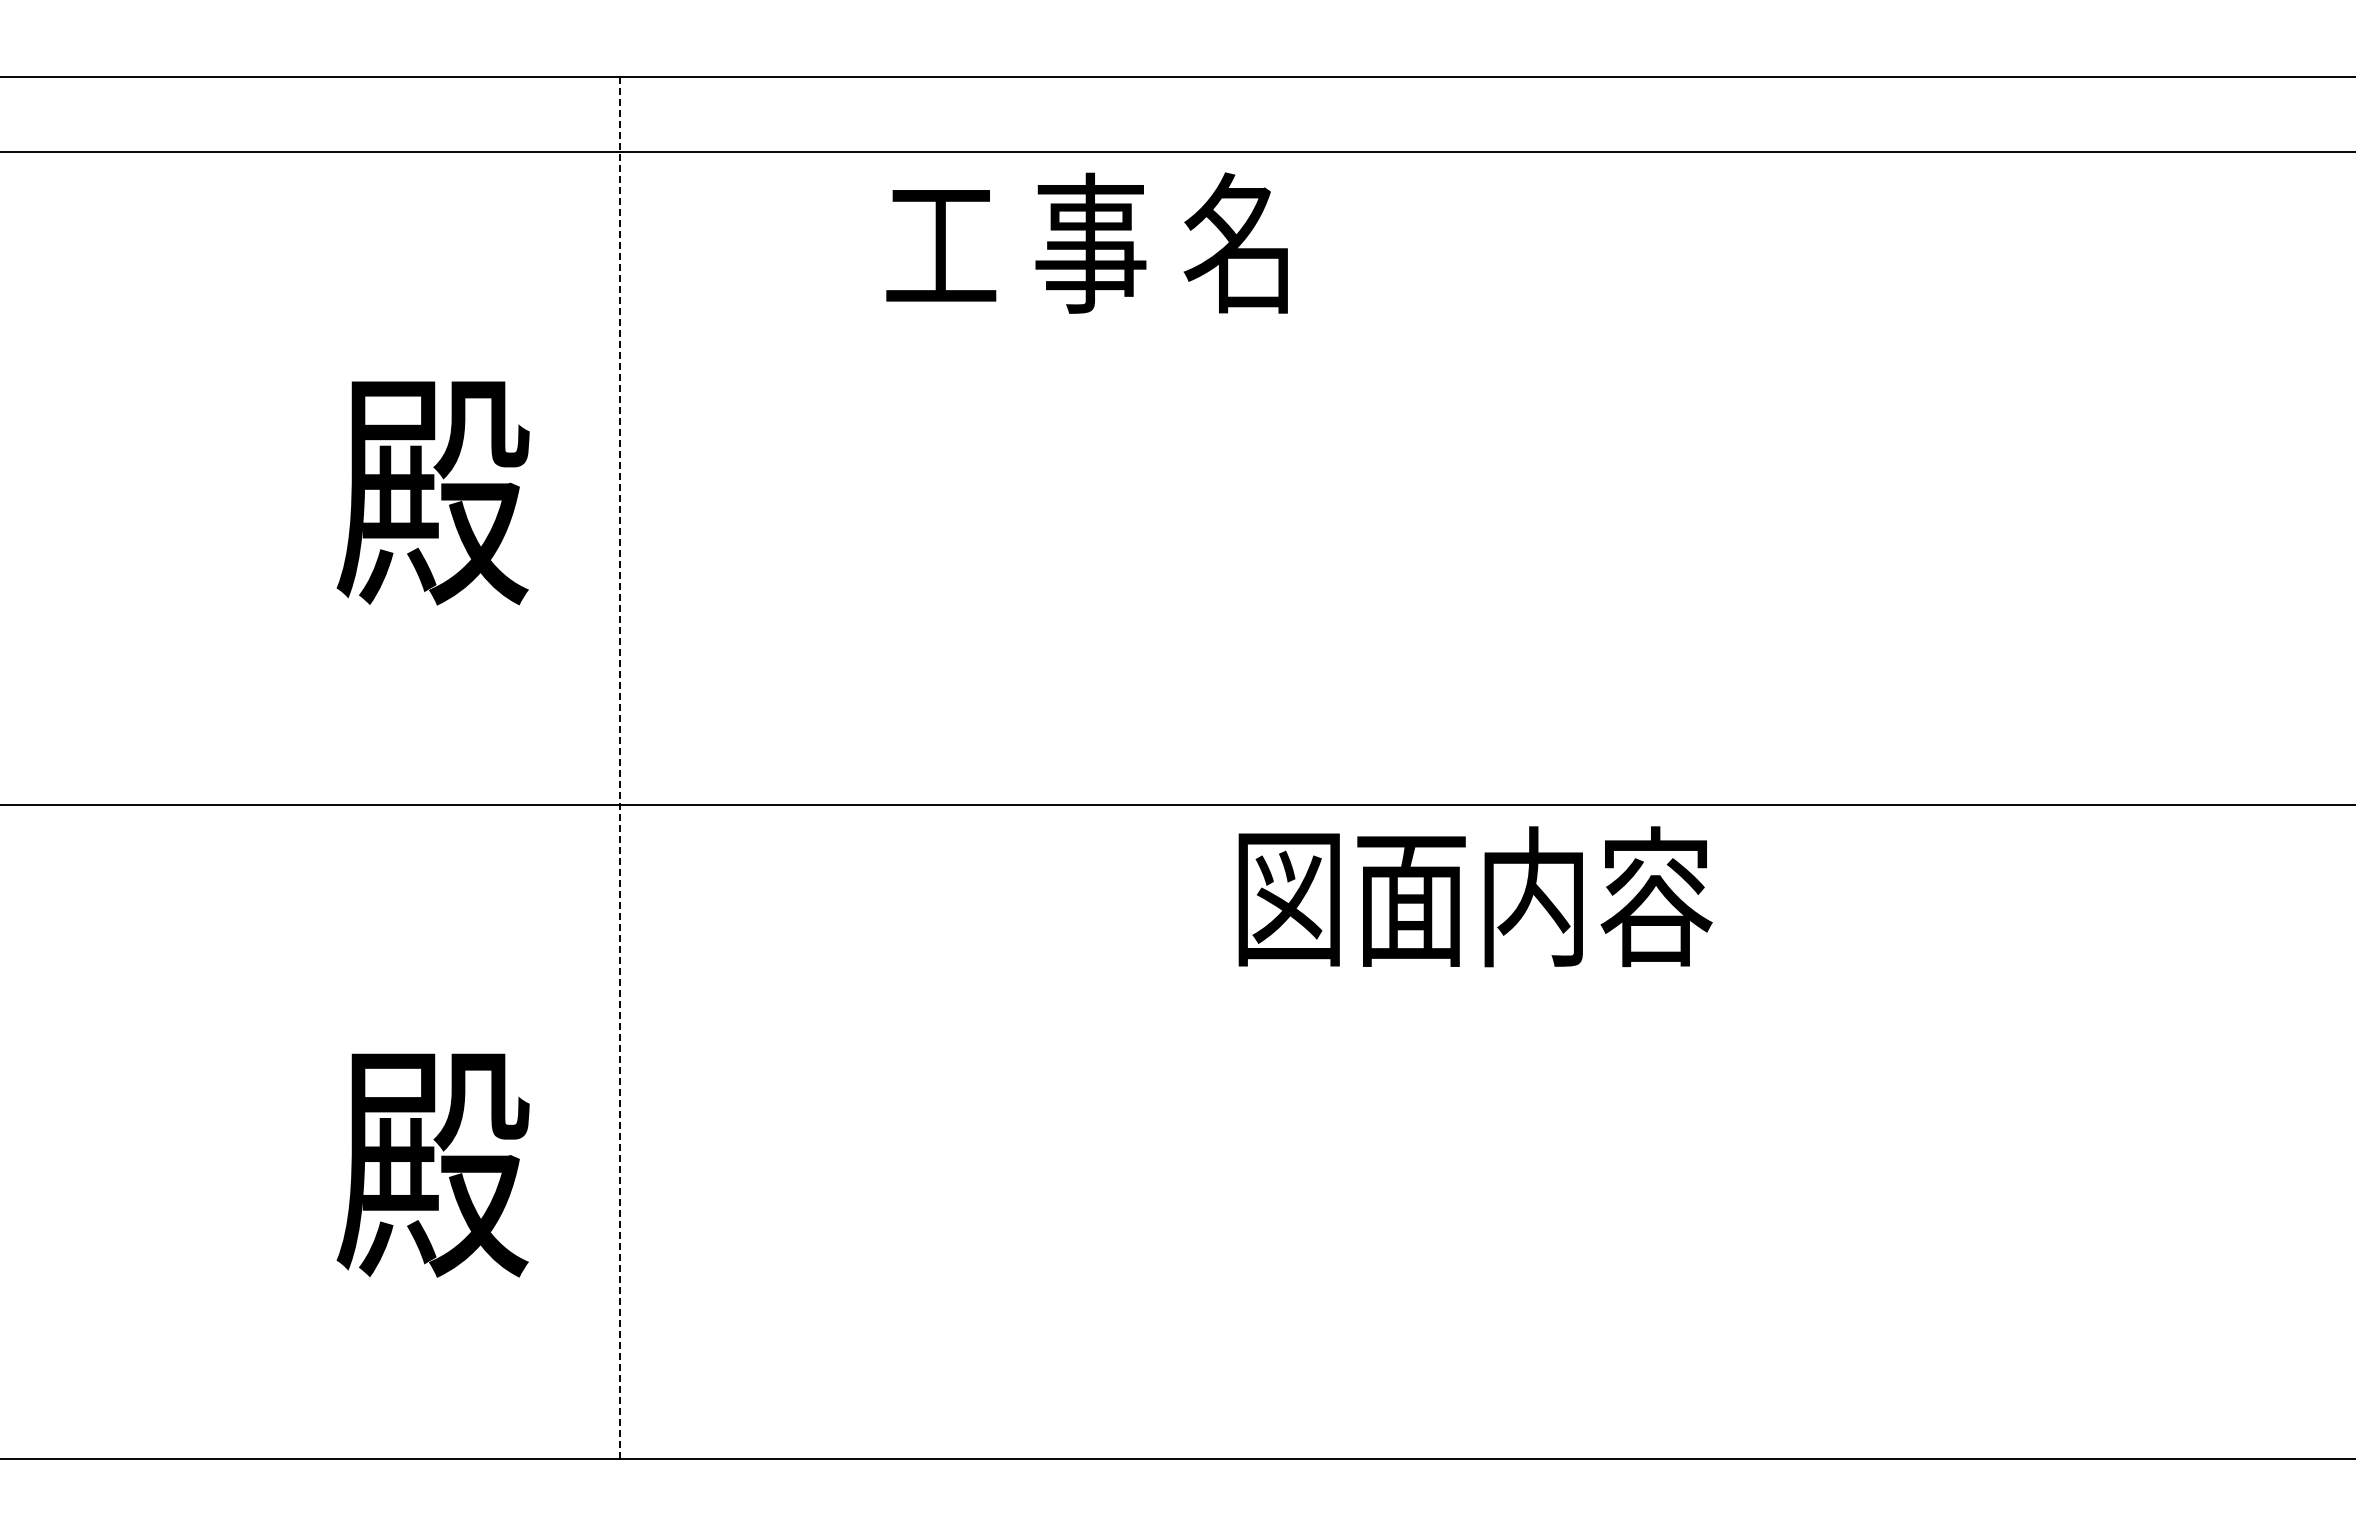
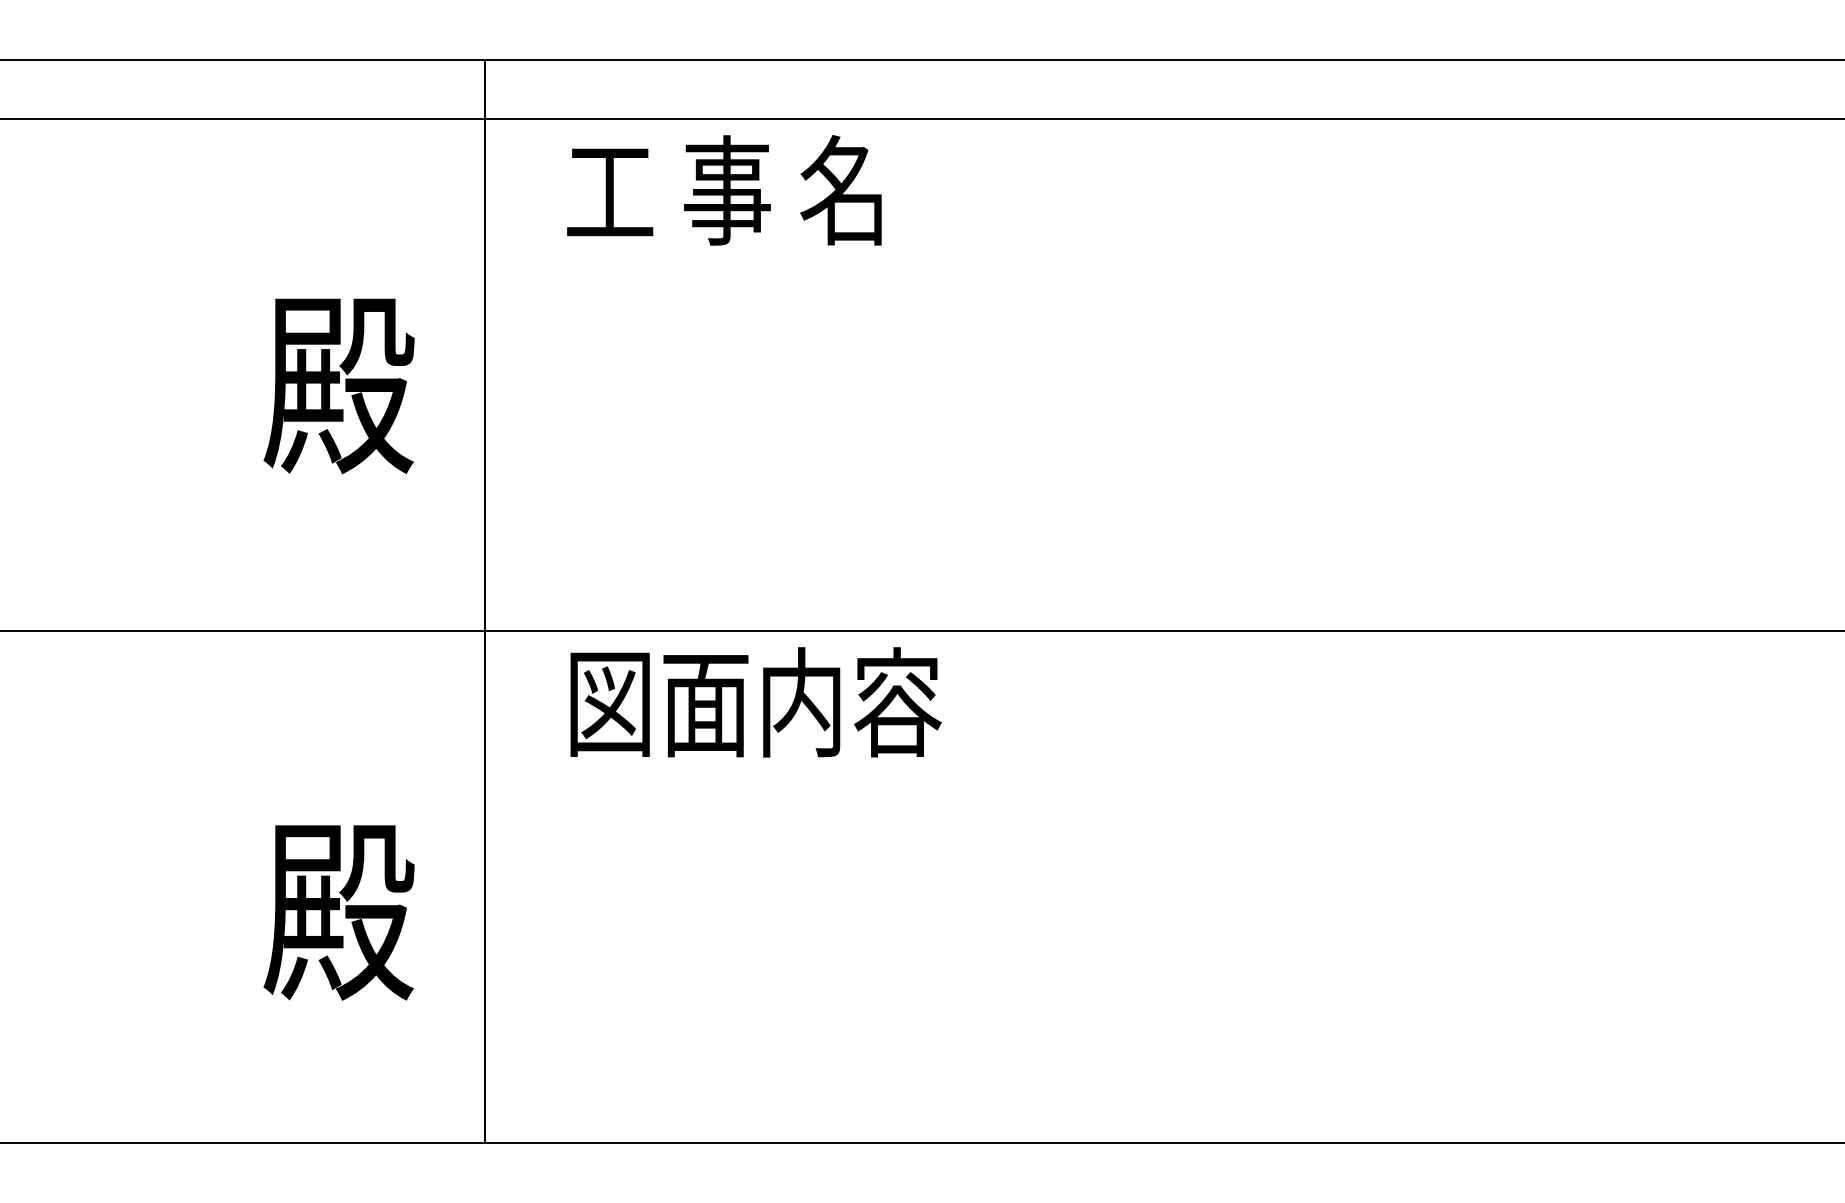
text: (1086, 242) -> (723, 189), moved
line: (619, 768) -> (485, 601), dashed -> solid
text: (1475, 896) -> (756, 702), moved

